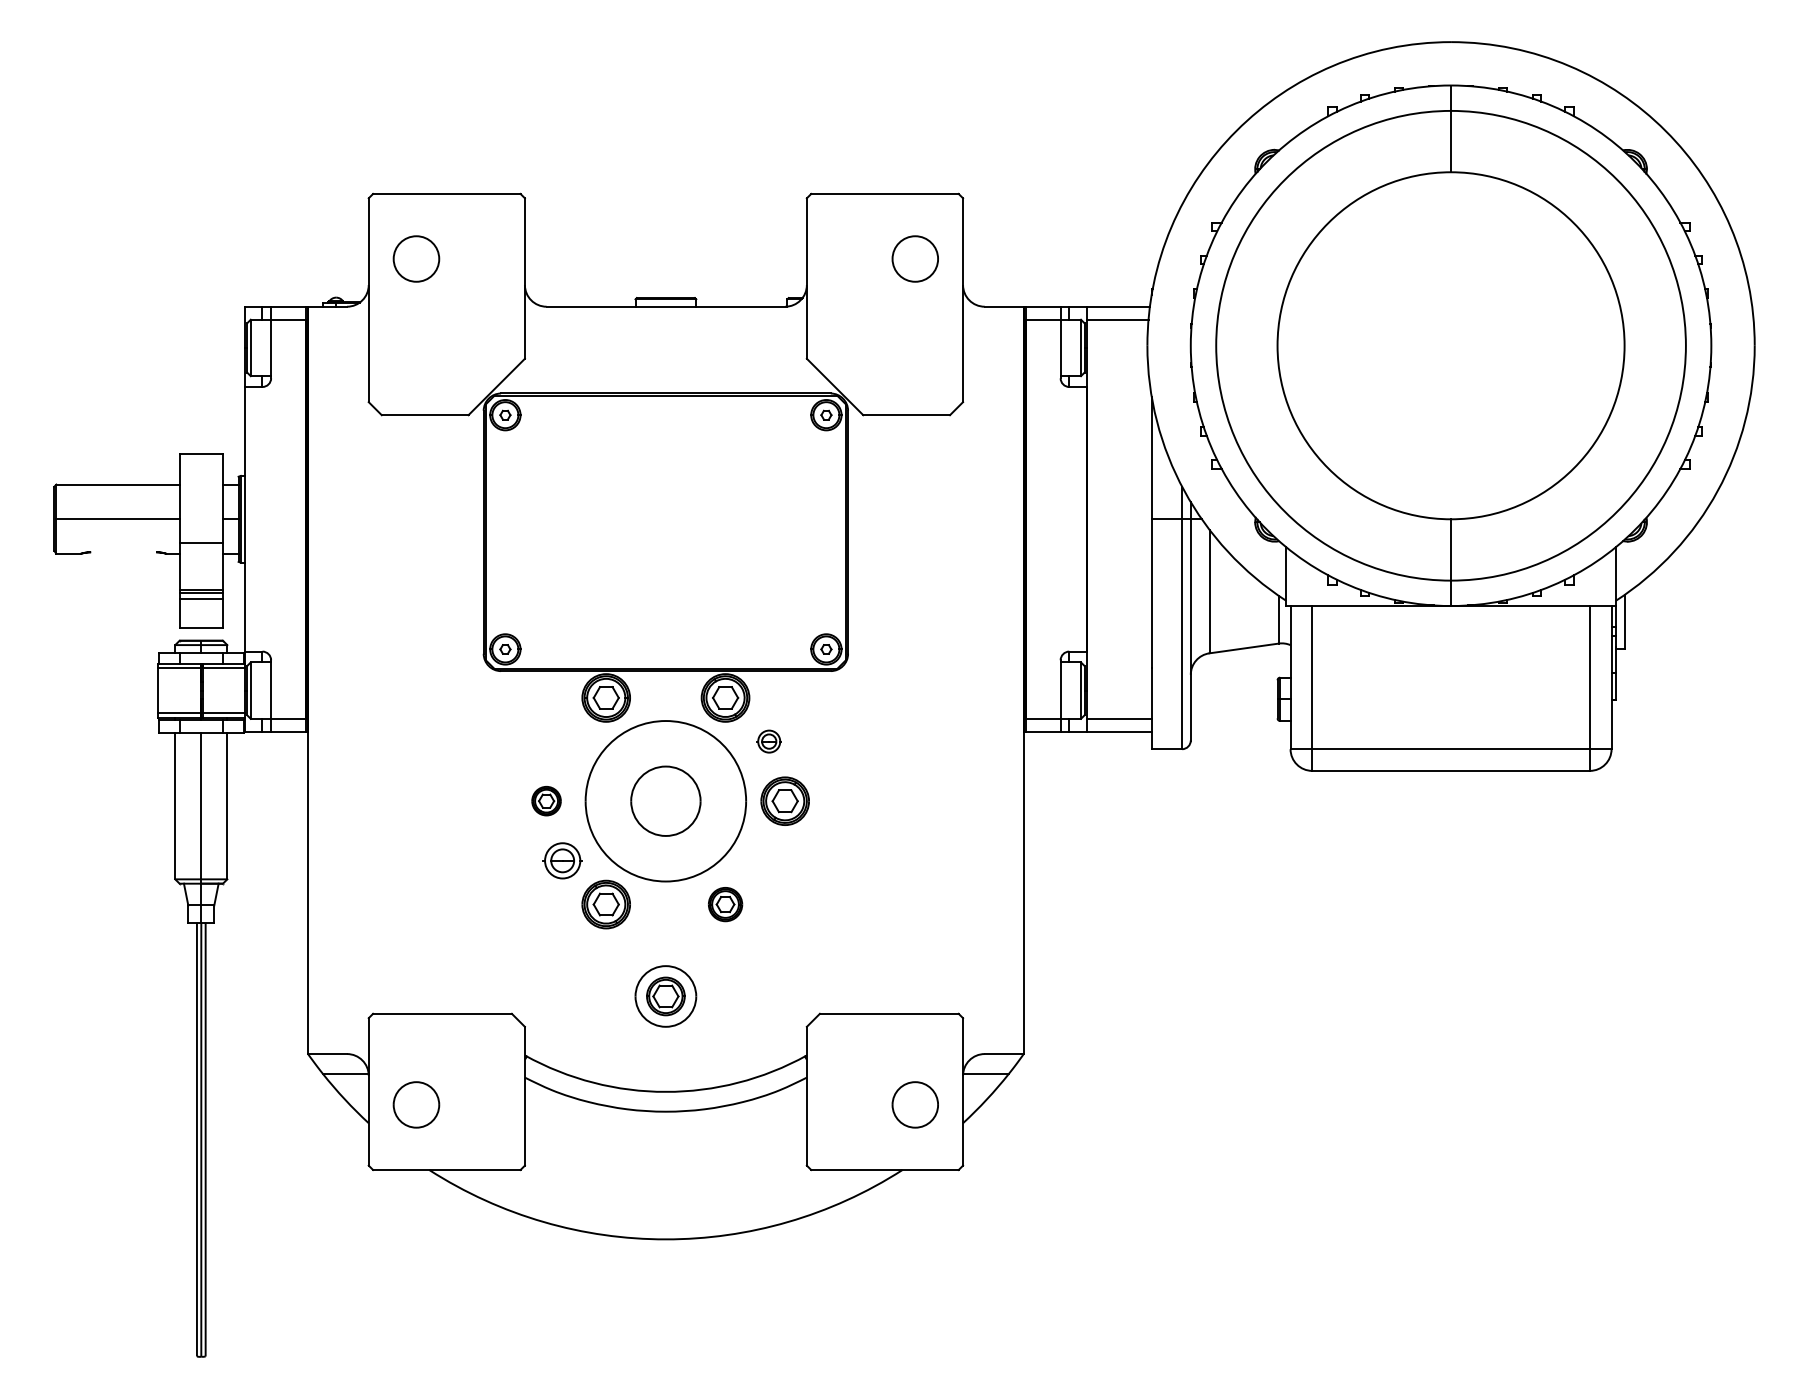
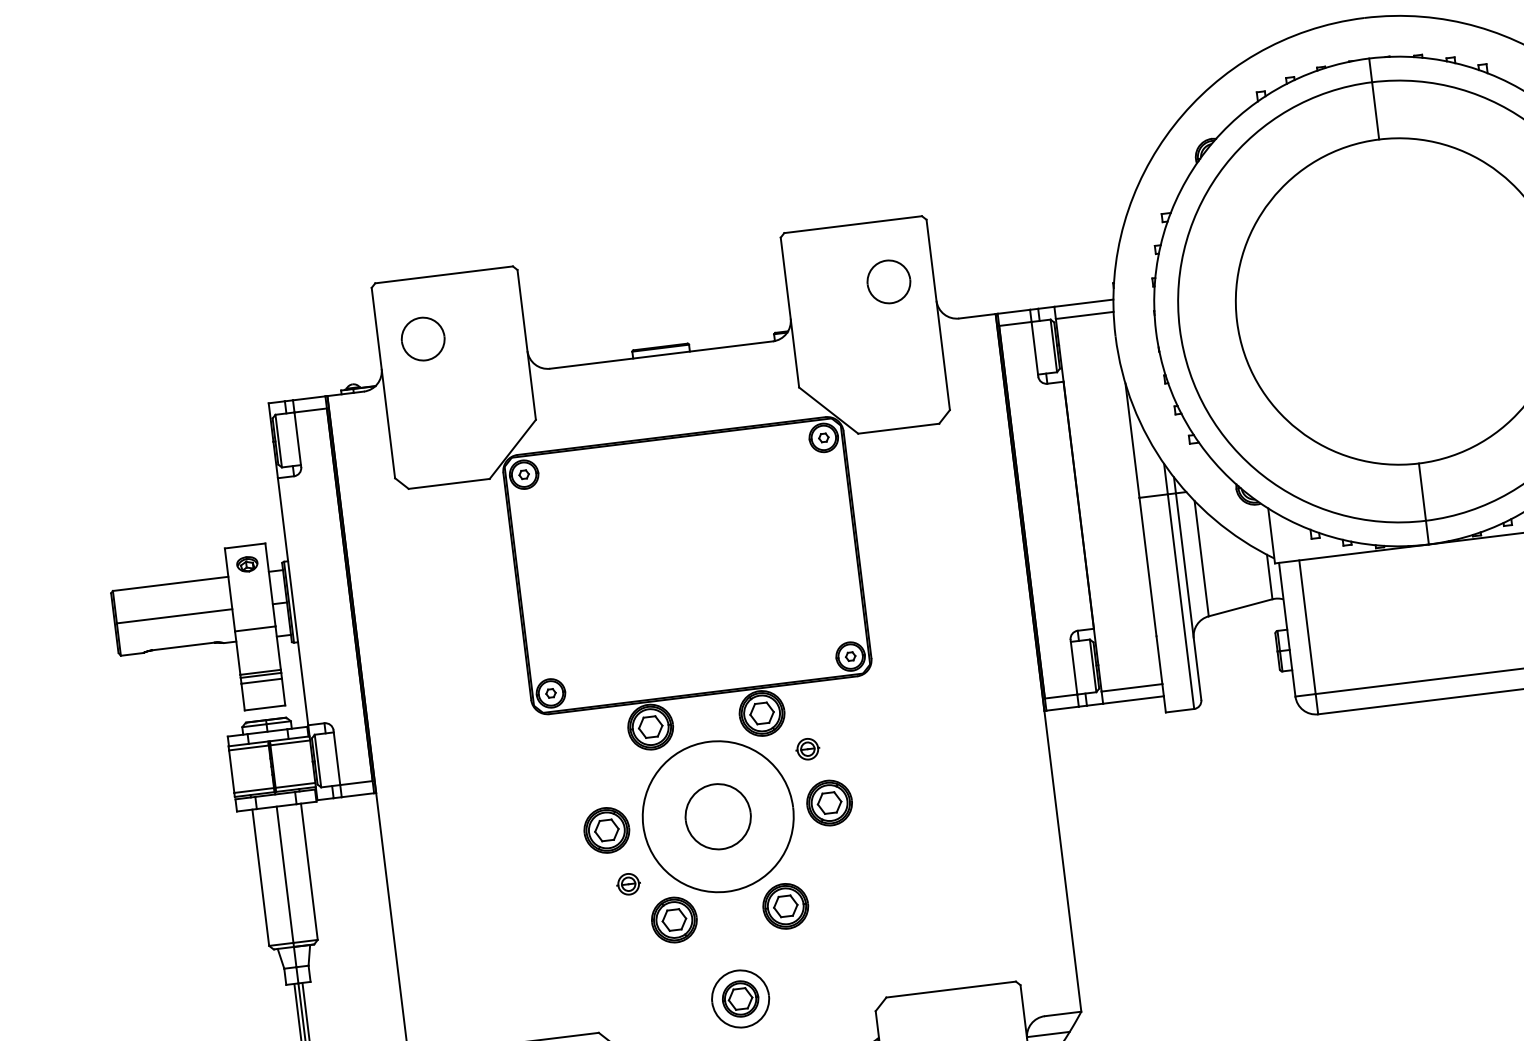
part: (201, 473) -> (247, 563), added
line: (123, 552) -> (183, 646), added
part: (546, 800) -> (606, 829), size x1.67
part: (562, 860) -> (628, 883), size x0.62
part: (725, 904) -> (785, 906), size x1.43

